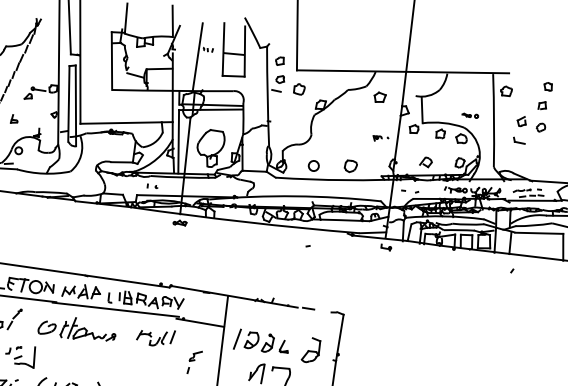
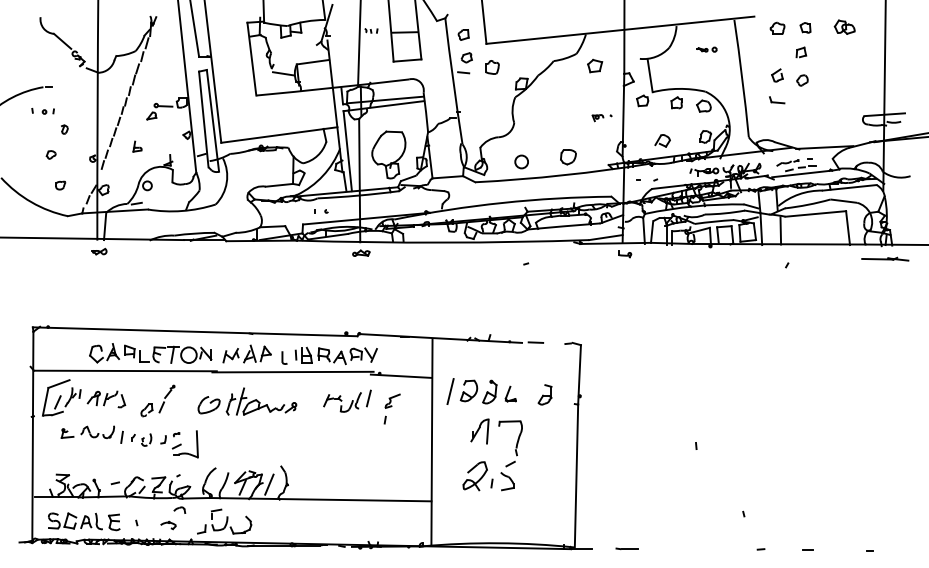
part: (506, 90) -> (777, 27), moved
part: (470, 115) -> (706, 49), moved
part: (310, 350) -> (544, 394), size x0.62
part: (194, 361) -> (391, 408), moved

